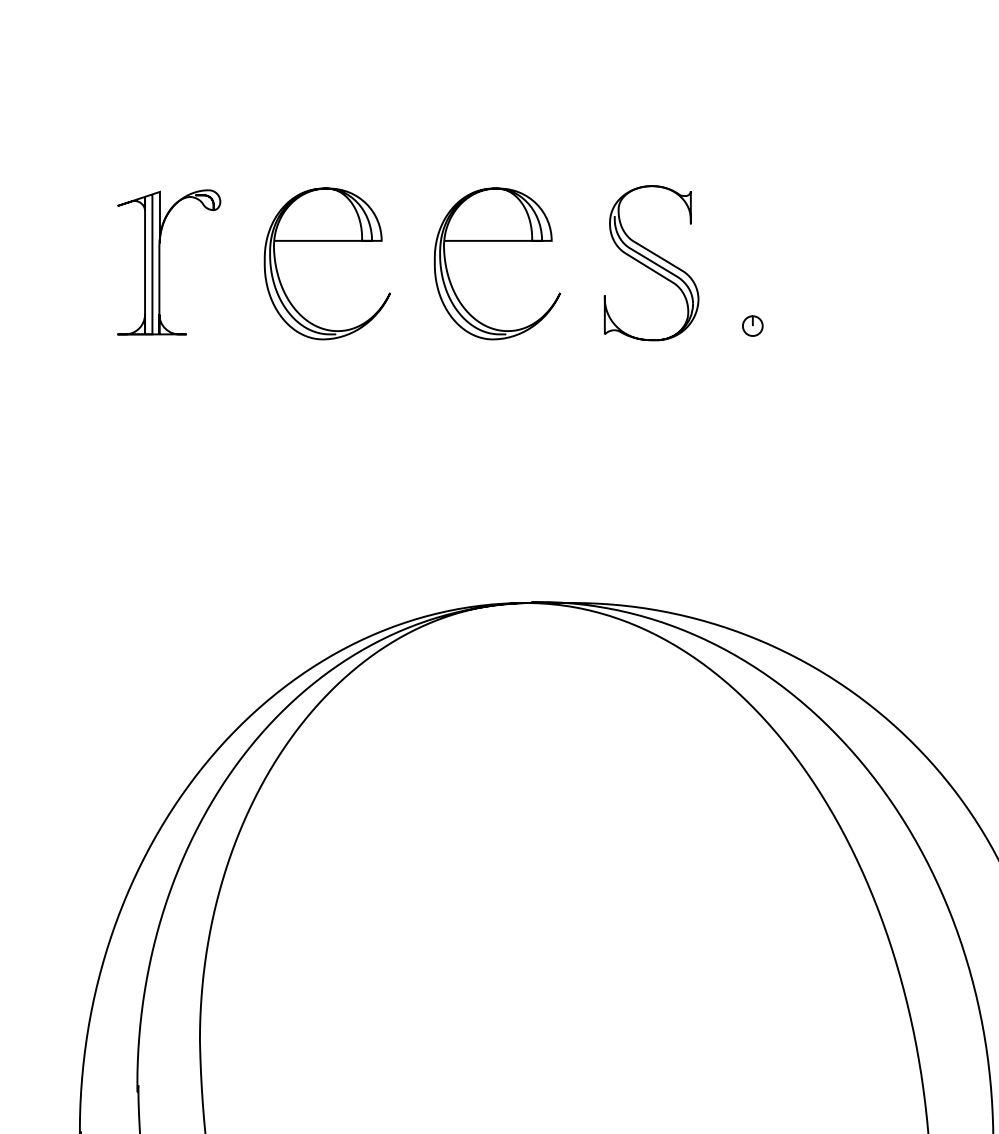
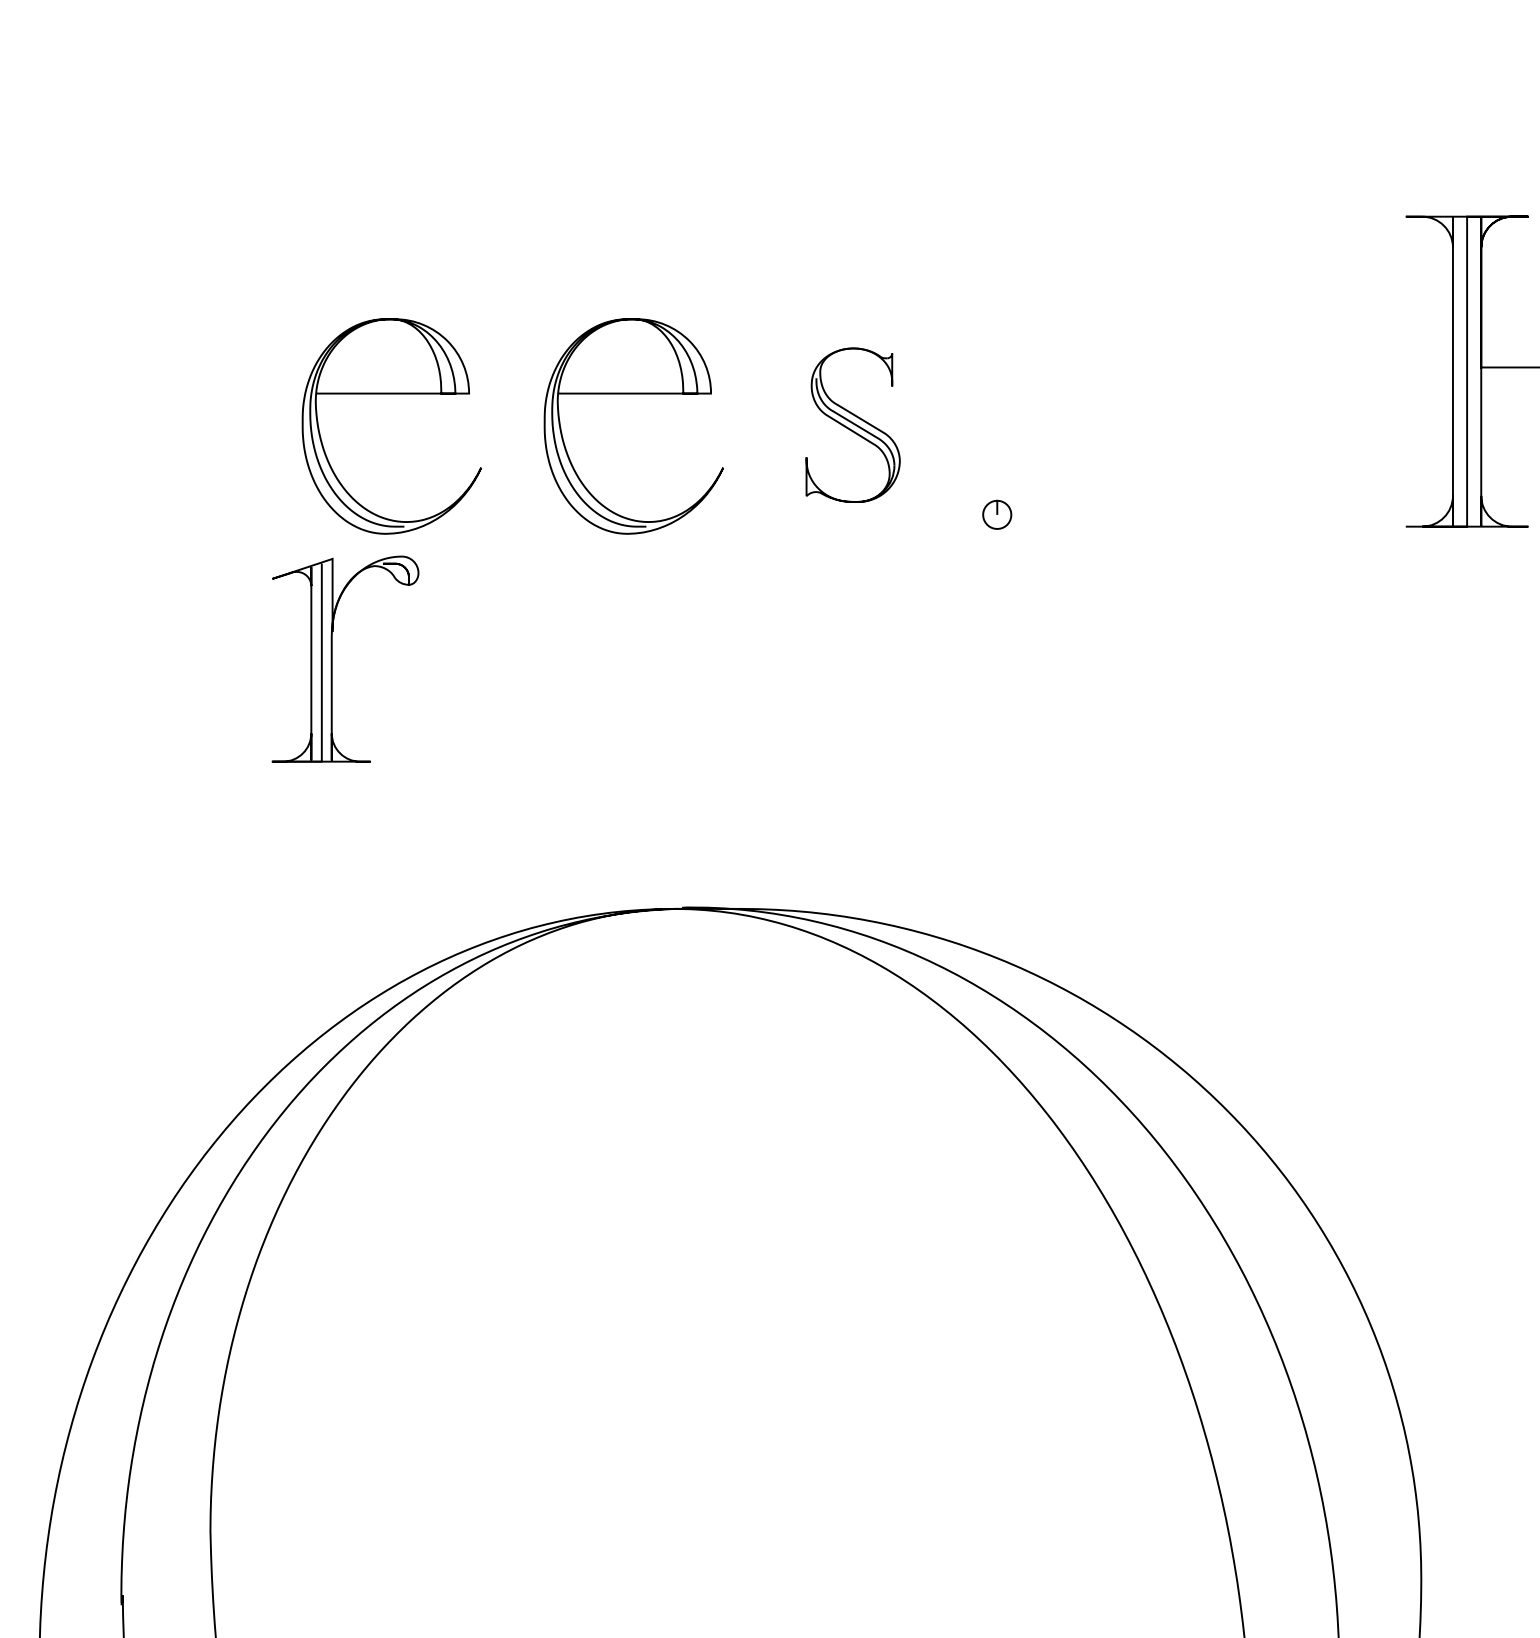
part: (159, 261) -> (332, 658), moved
part: (651, 262) -> (852, 424), size x0.7

